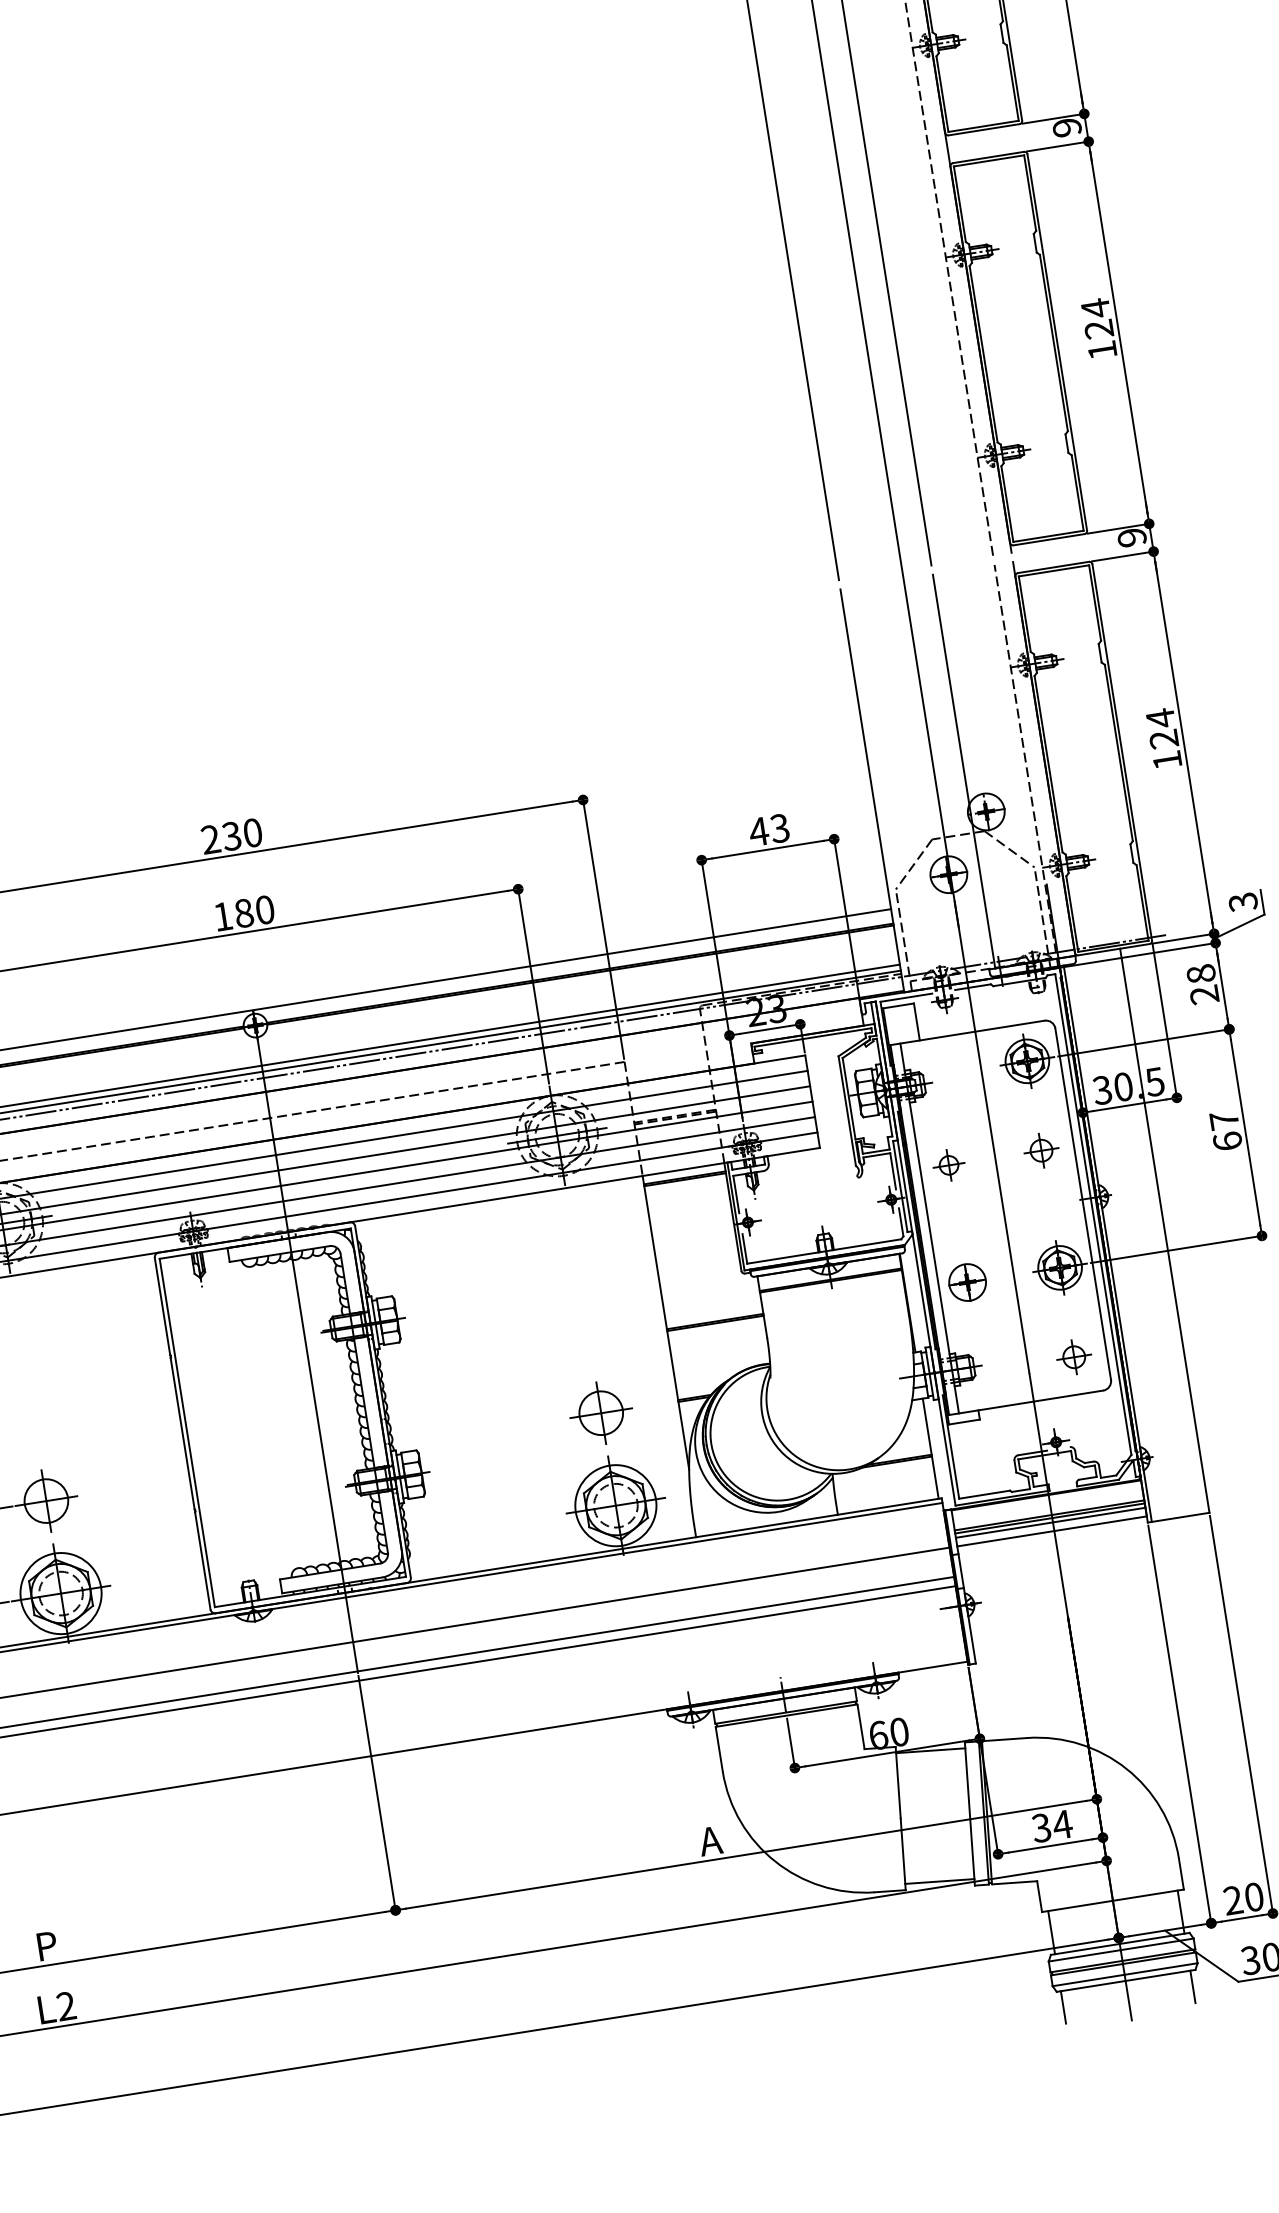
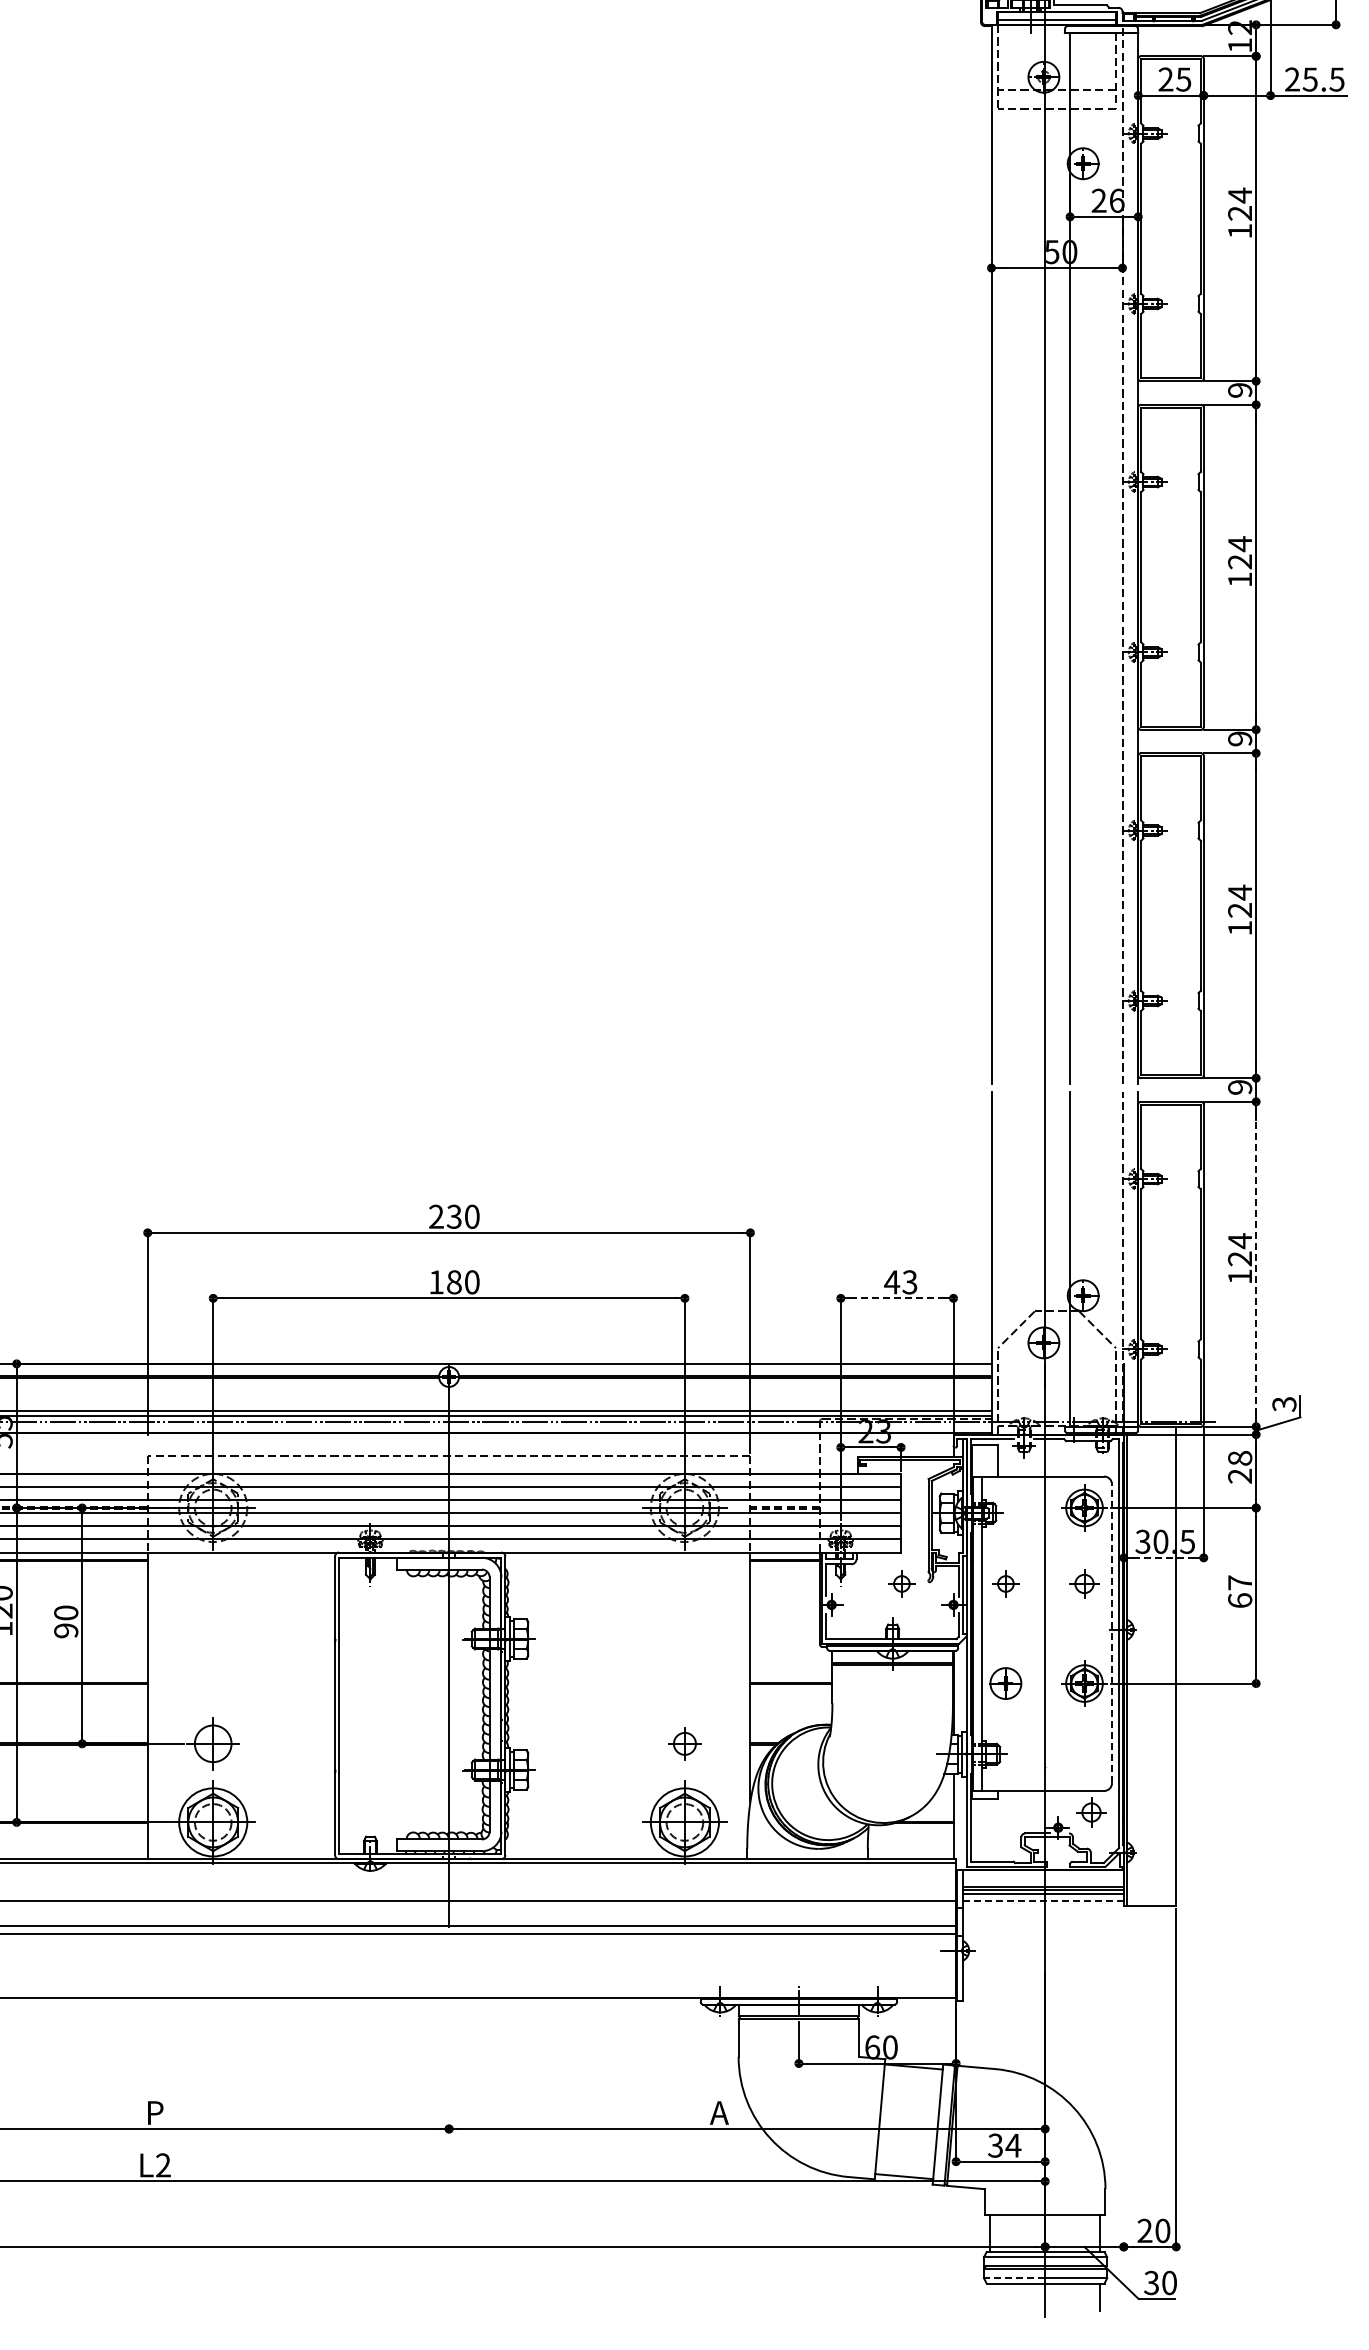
line: (1184, 742) -> (1256, 1264), solid -> dashed
line: (767, 849) -> (896, 1298), solid -> dashed
line: (1130, 1104) -> (1164, 1557), solid -> dashed
part: (826, 1184) -> (901, 1583), added
line: (1083, 1203) -> (1112, 1633), solid -> dashed
part: (1074, 1357) -> (1091, 1812), moved
part: (600, 1412) -> (684, 1743), size x0.6
line: (1052, 1531) -> (1043, 1901), solid -> dashed
line: (1179, 1725) -> (1123, 2078), removed
line: (377, 1794) -> (449, 2030), removed
line: (1088, 1980) -> (1014, 2278), solid -> dashed
line: (1063, 2007) -> (990, 2297), removed

